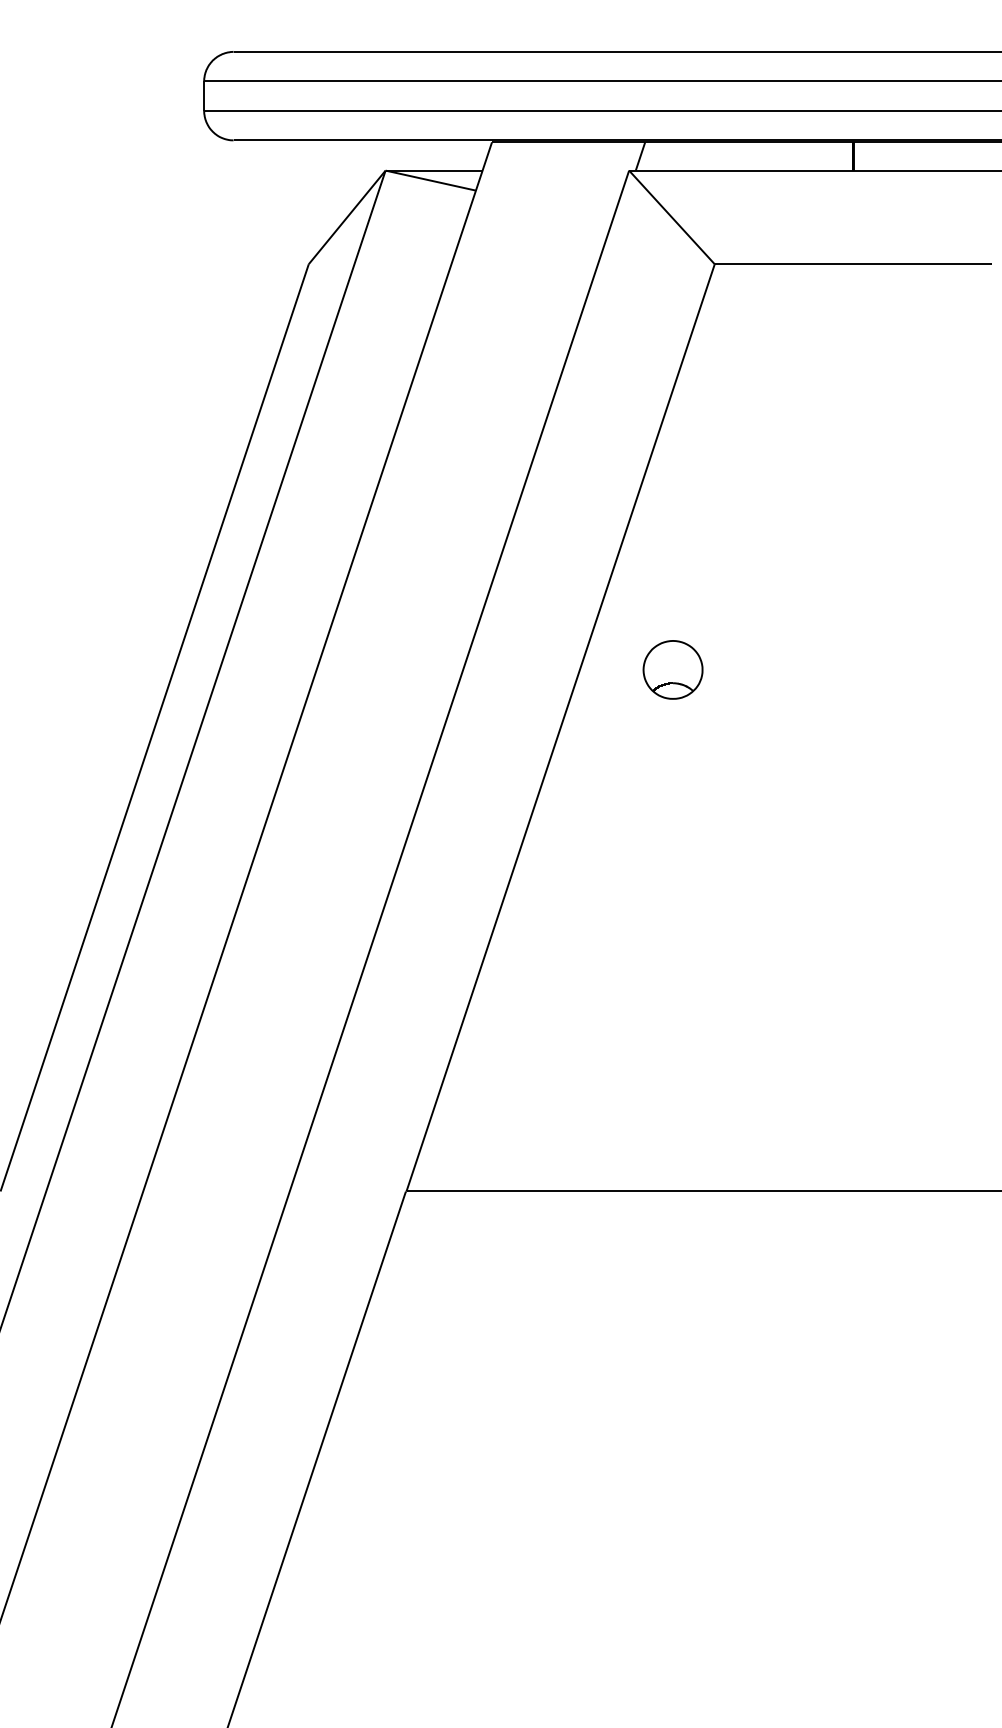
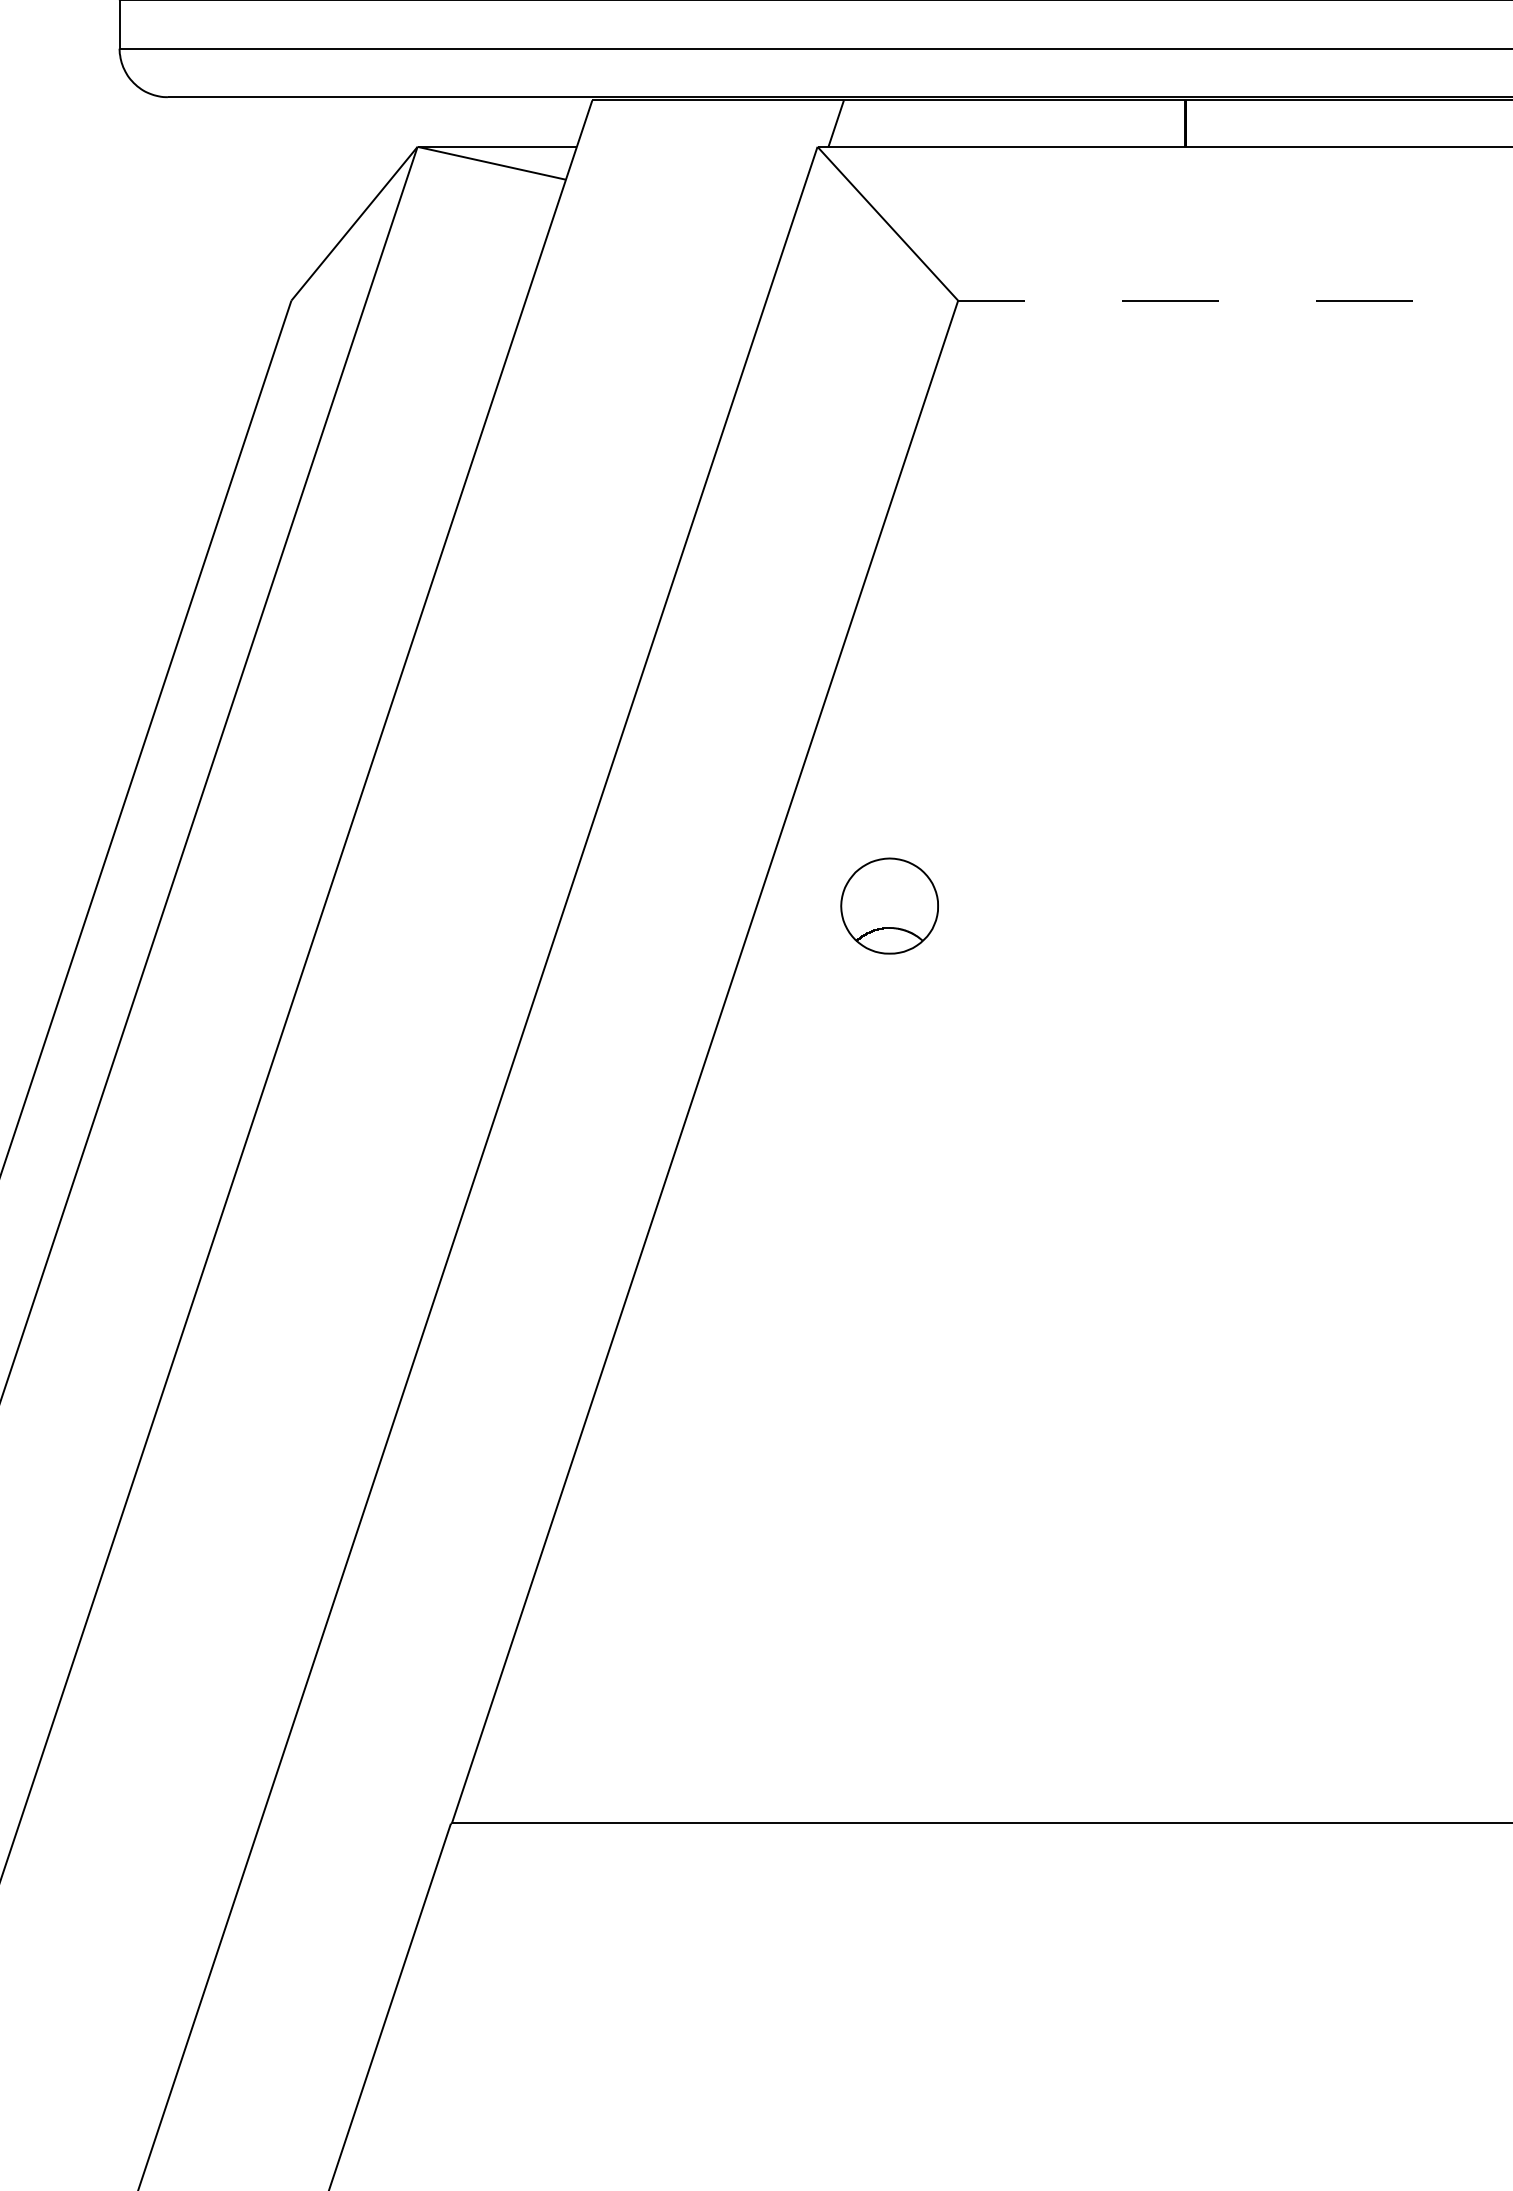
line: (852, 264) -> (1184, 301), solid -> dashed
part: (672, 669) -> (888, 905), moved

